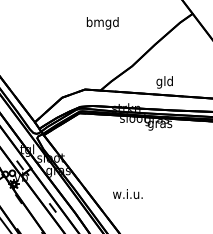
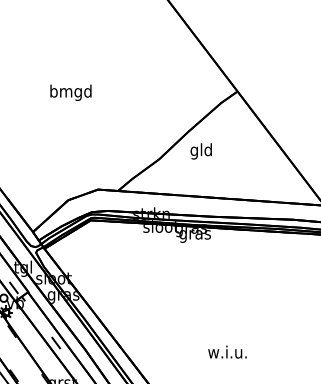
text: (102, 23) -> (70, 92), moved
text: (164, 82) -> (200, 151), moved
text: (127, 193) -> (227, 351), moved

